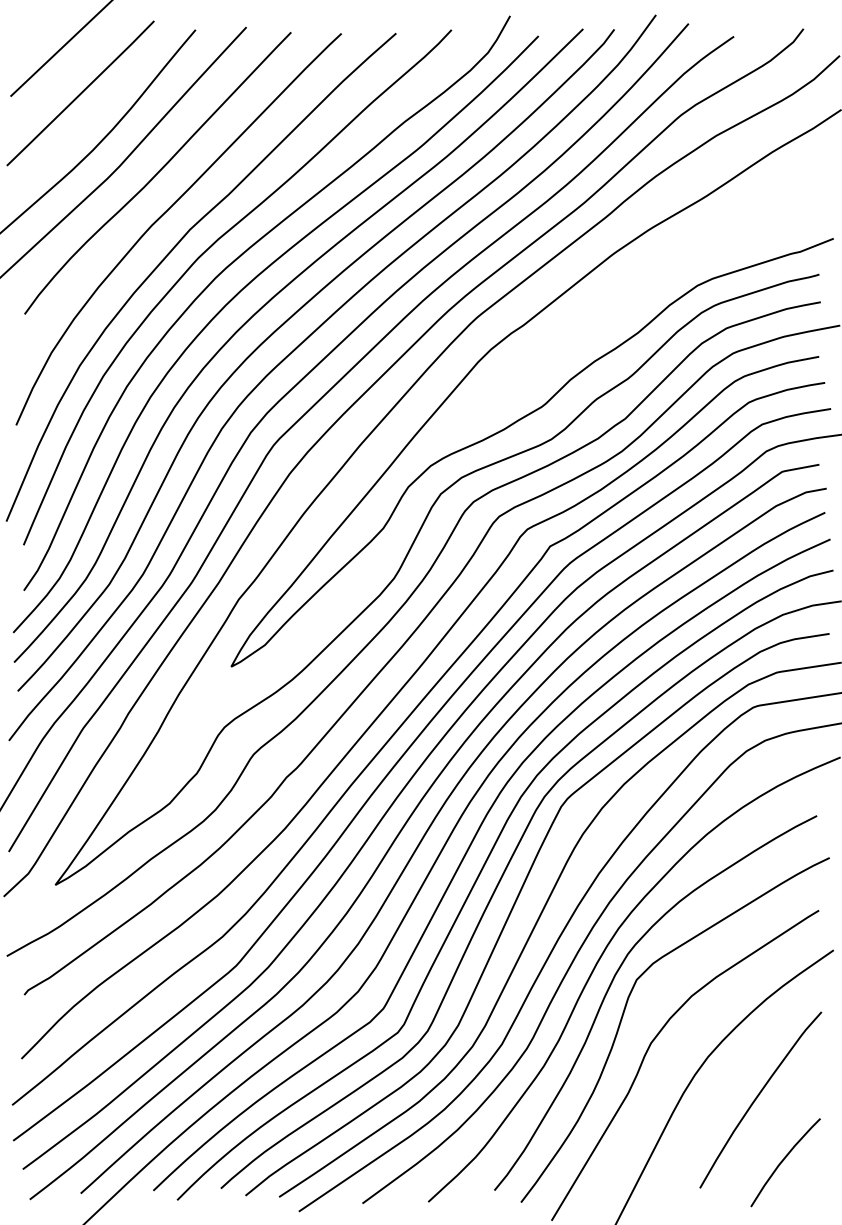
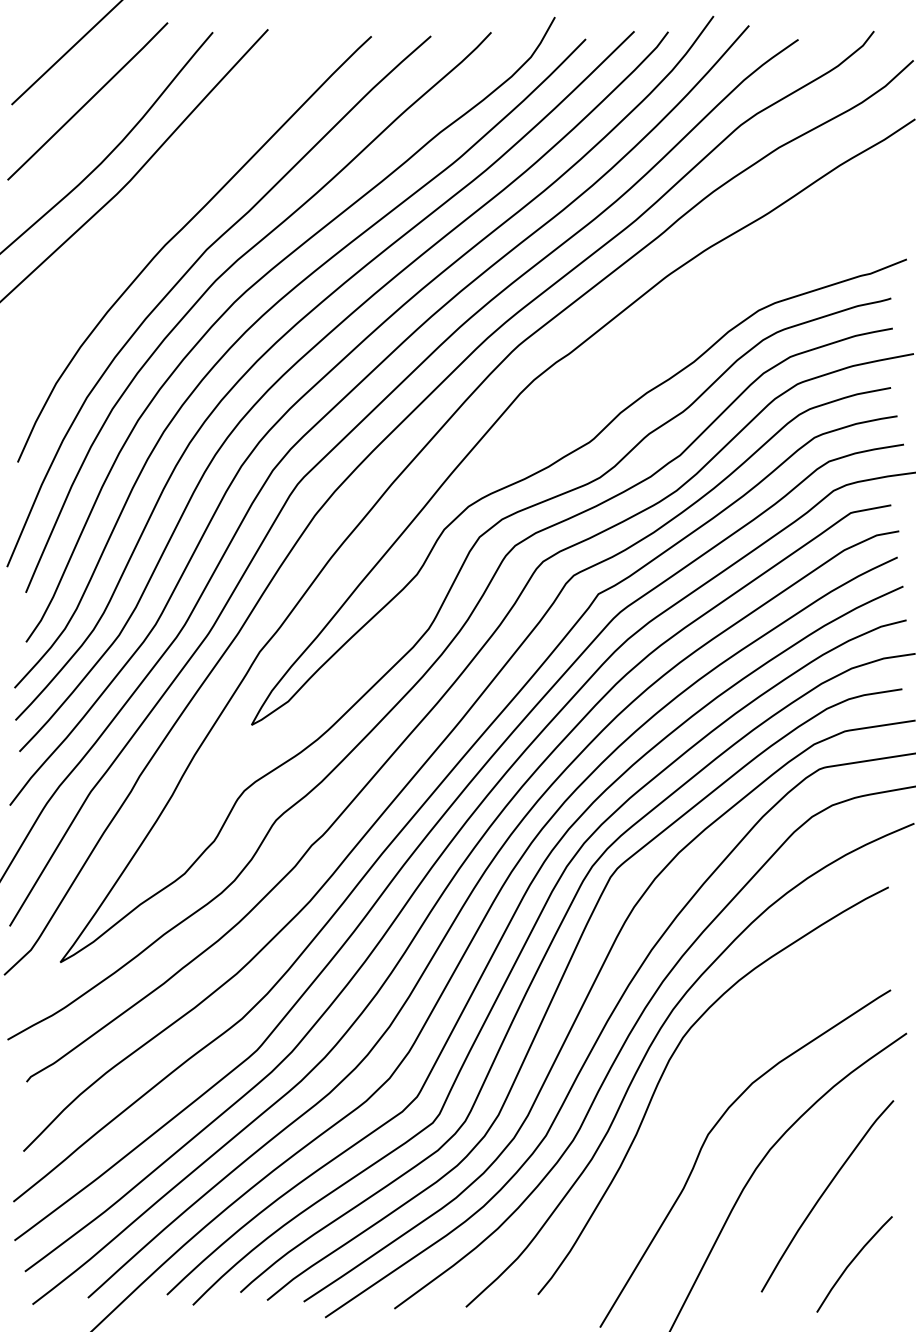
curve: (157, 173) -> (171, 188), removed
curve: (624, 1013) -> (679, 1102), removed

